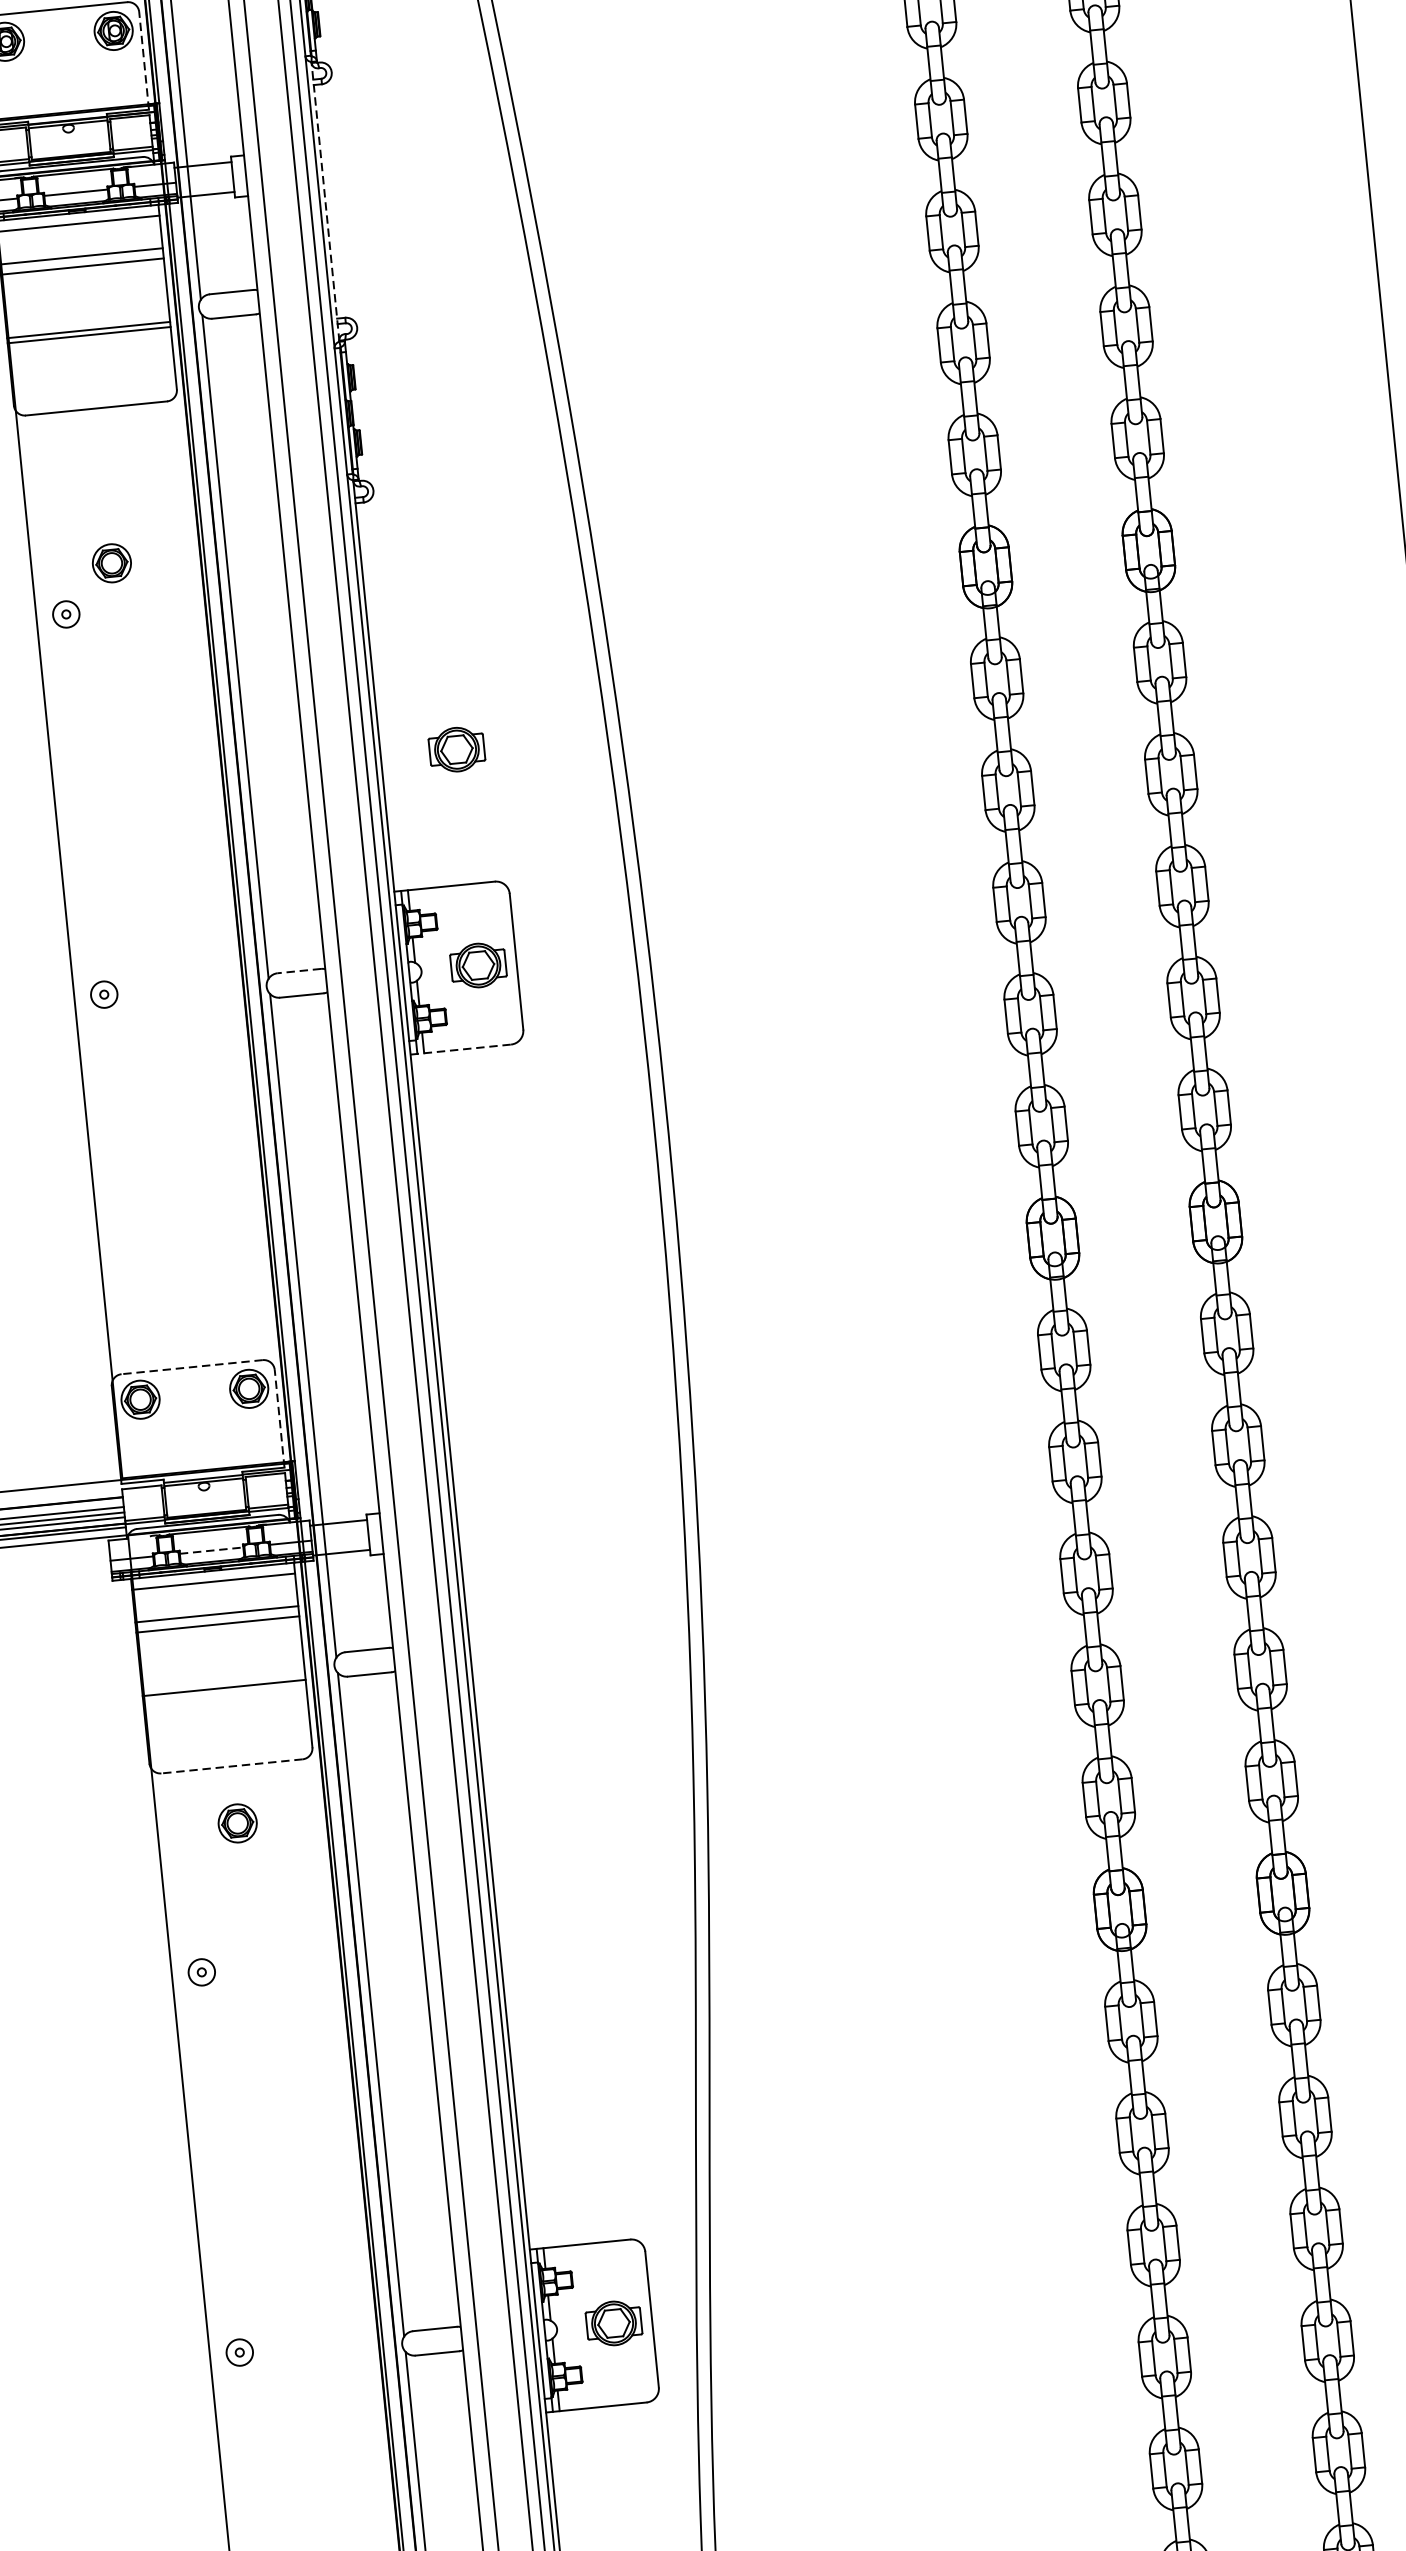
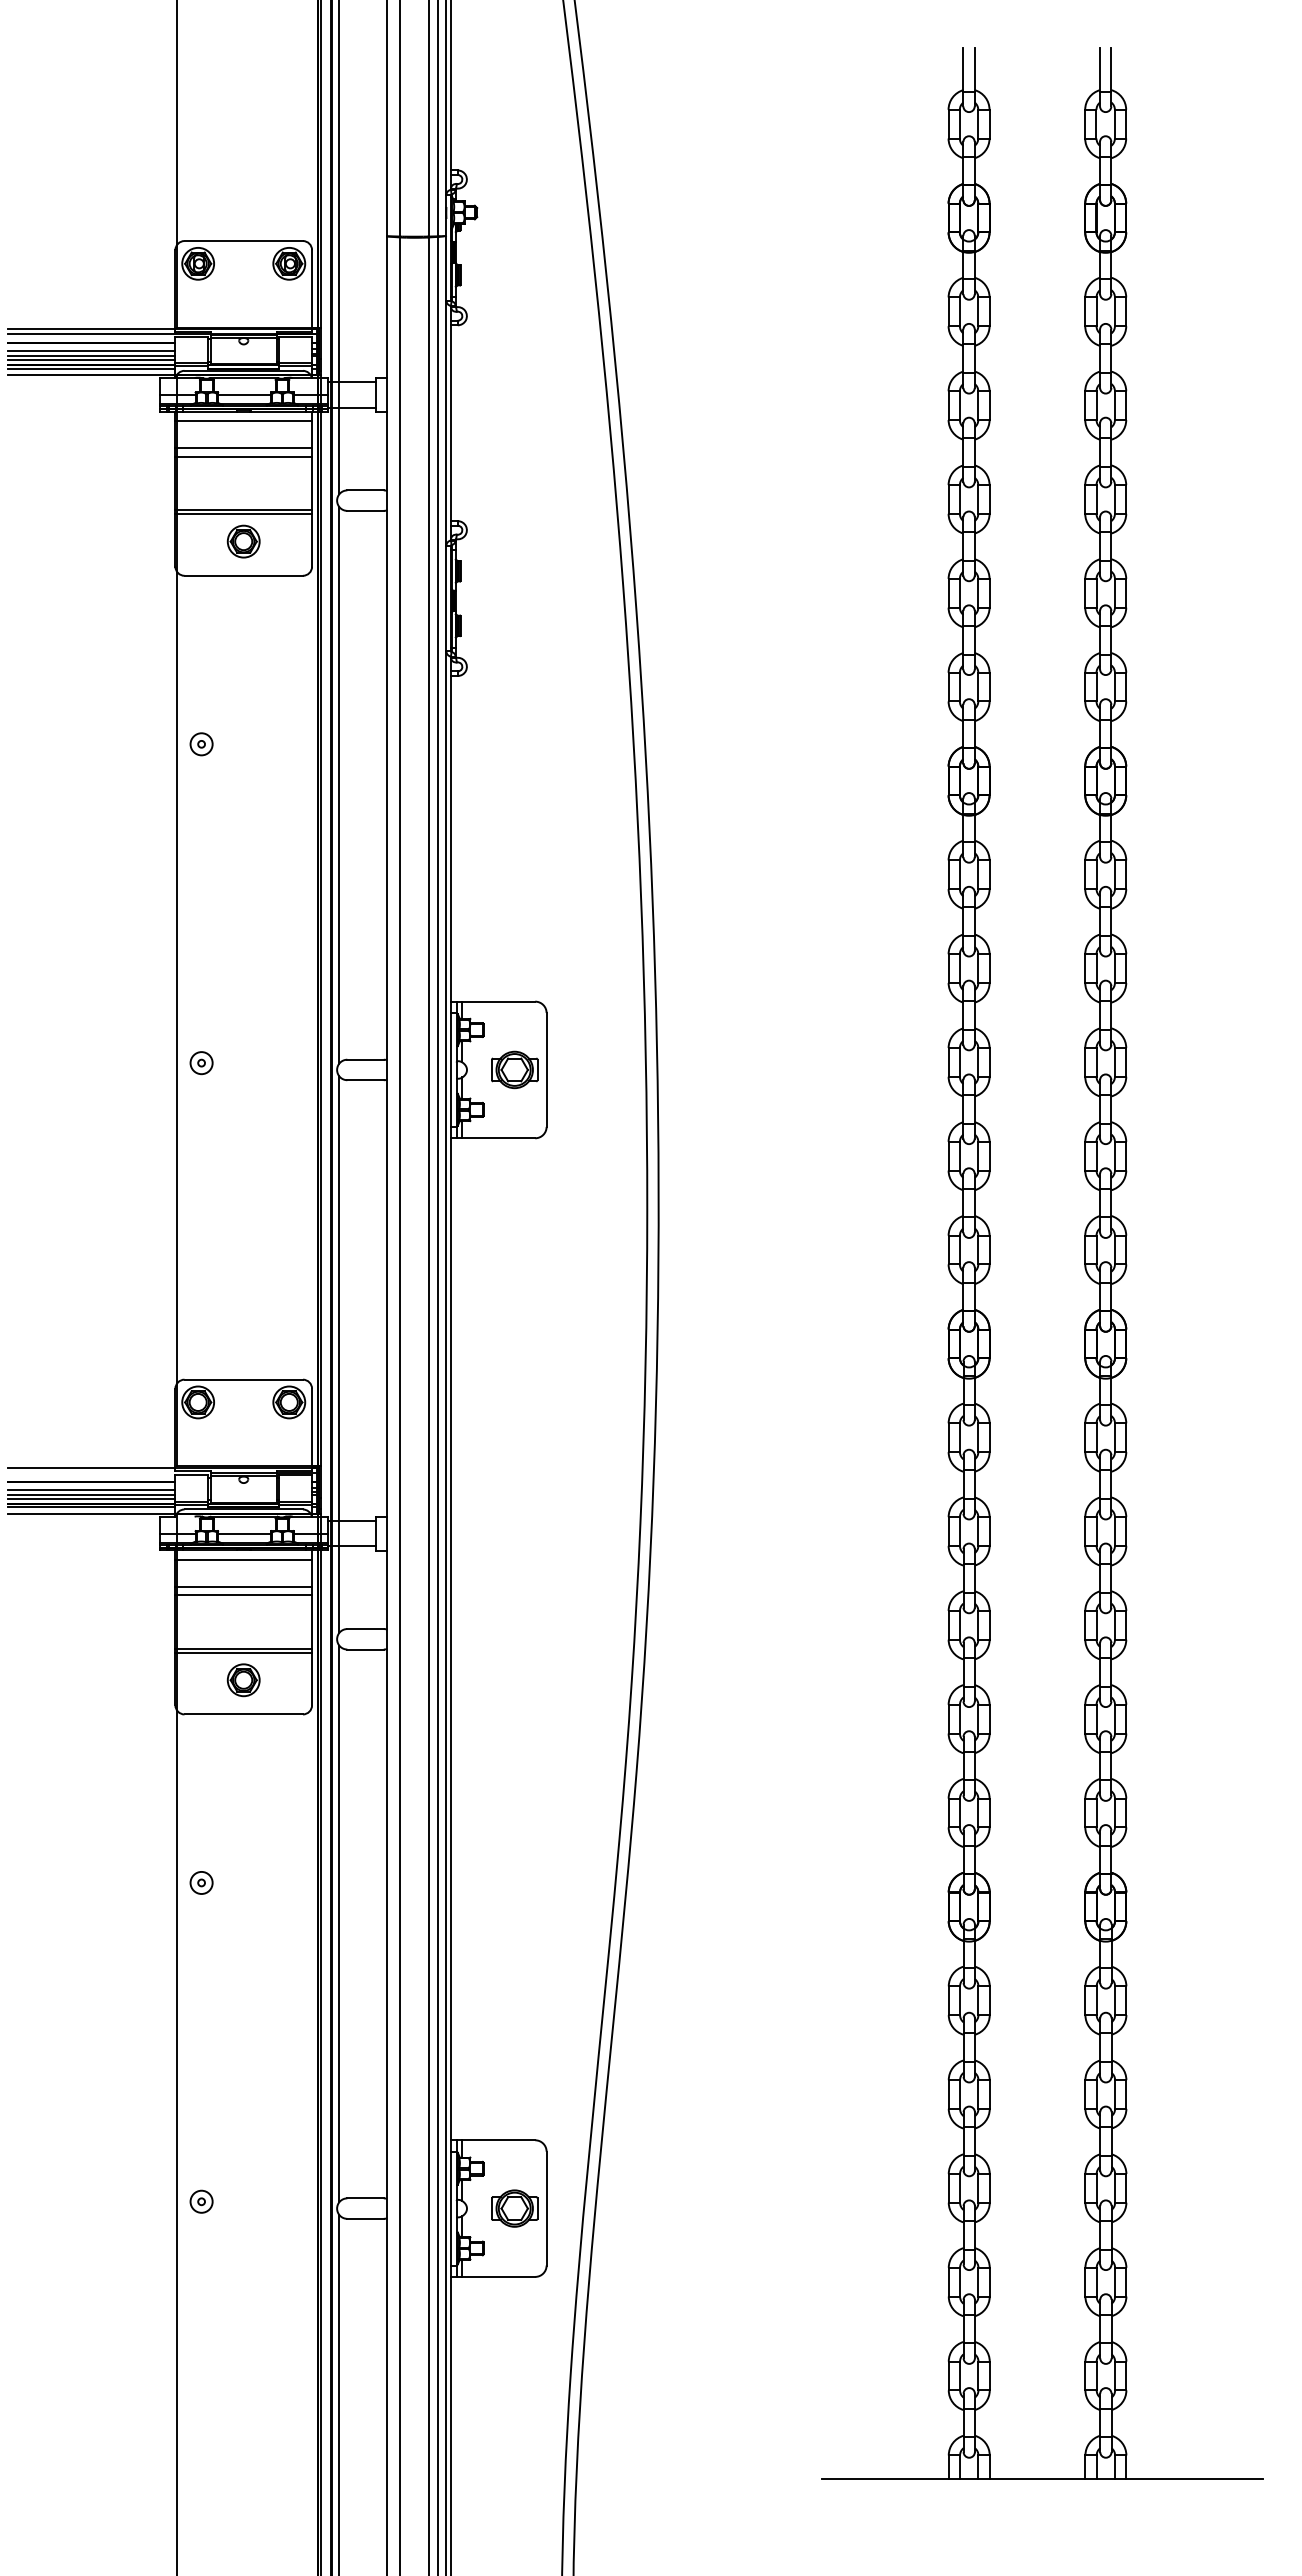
line: (144, 61) -> (312, 291), dashed -> solid
line: (324, 201) -> (450, 422), dashed -> solid
part: (111, 563) -> (243, 541), moved
part: (456, 749) -> (514, 888), removed
line: (299, 970) -> (365, 1059), dashed -> solid
line: (461, 1049) -> (493, 1138), dashed -> solid
line: (191, 1366) -> (243, 1379), dashed -> solid
line: (280, 1418) -> (312, 1429), dashed -> solid
line: (211, 1550) -> (244, 1533), dashed -> solid
line: (224, 1692) -> (243, 1652), added
line: (231, 1766) -> (243, 1714), dashed -> solid
part: (237, 1823) -> (243, 1680), moved

